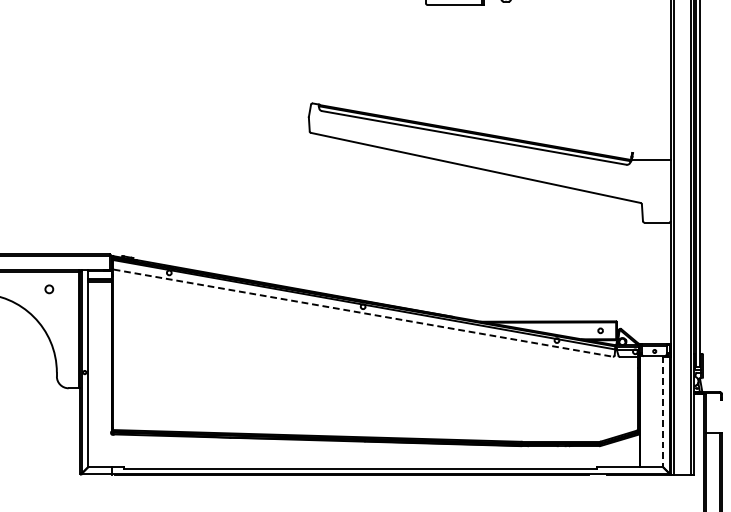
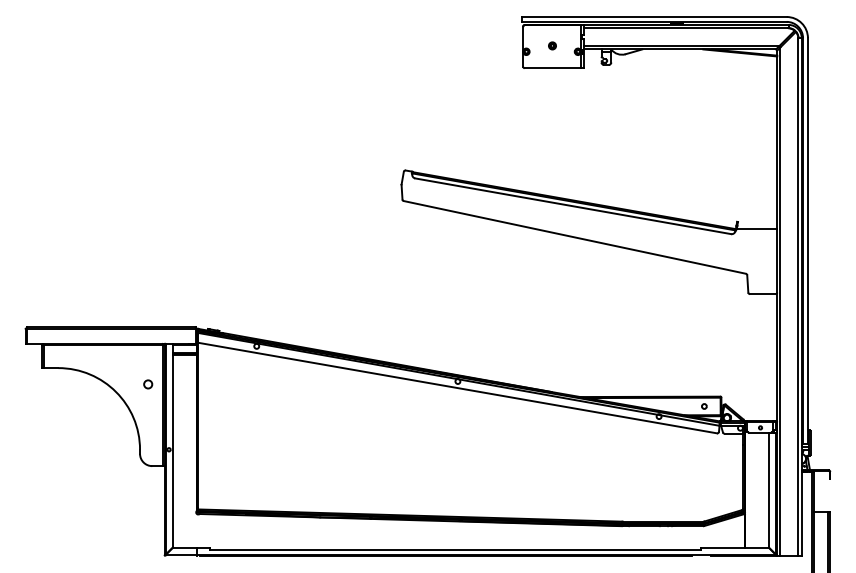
circle: (49, 289) -> (148, 384), moved
line: (363, 313) -> (458, 388), dashed -> solid
line: (663, 412) -> (769, 491), dashed -> solid

